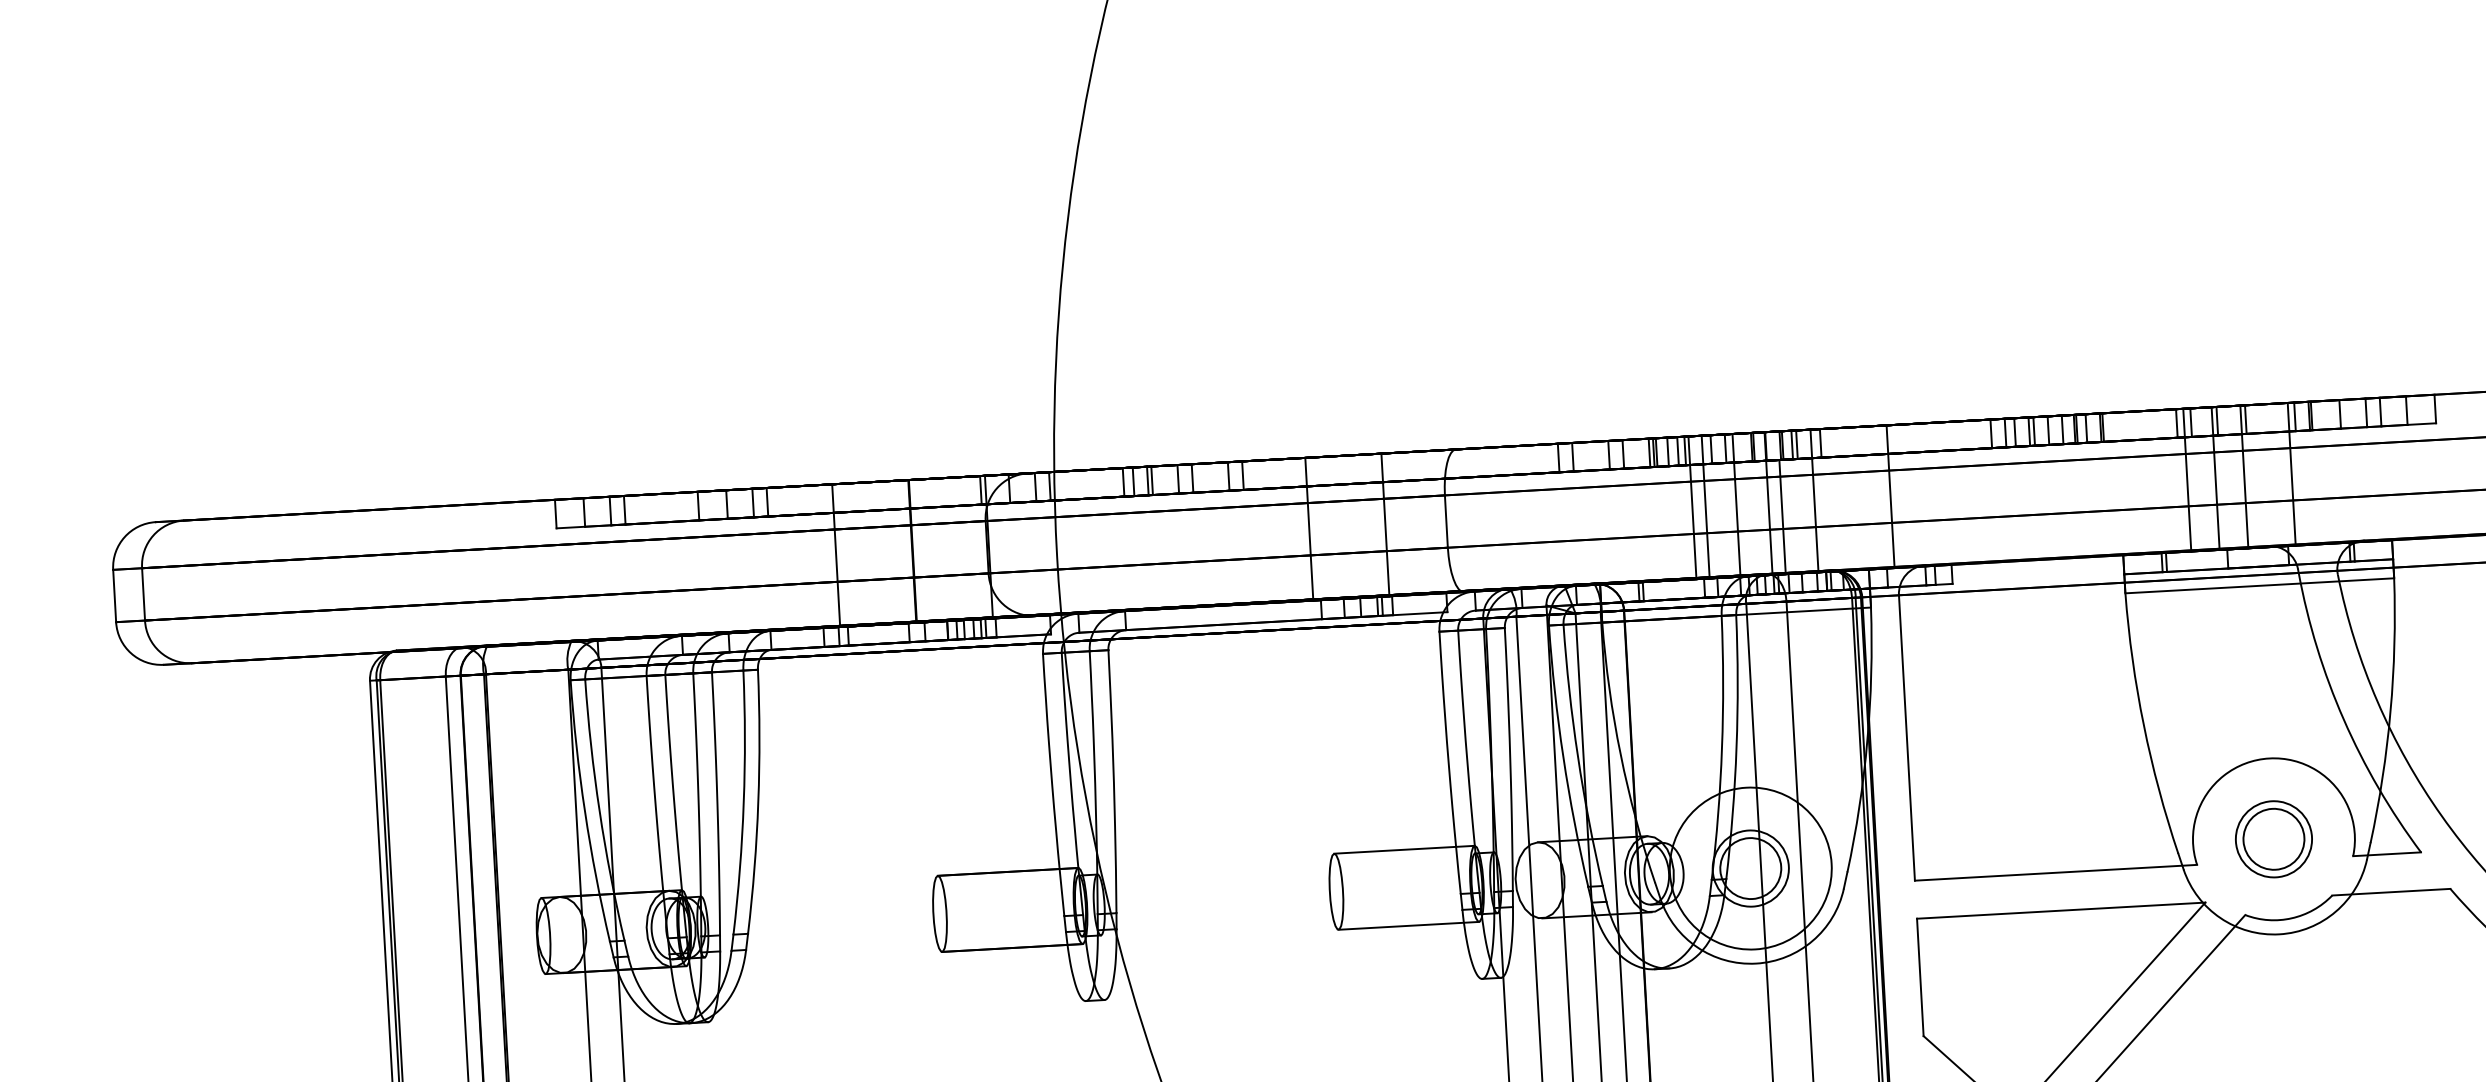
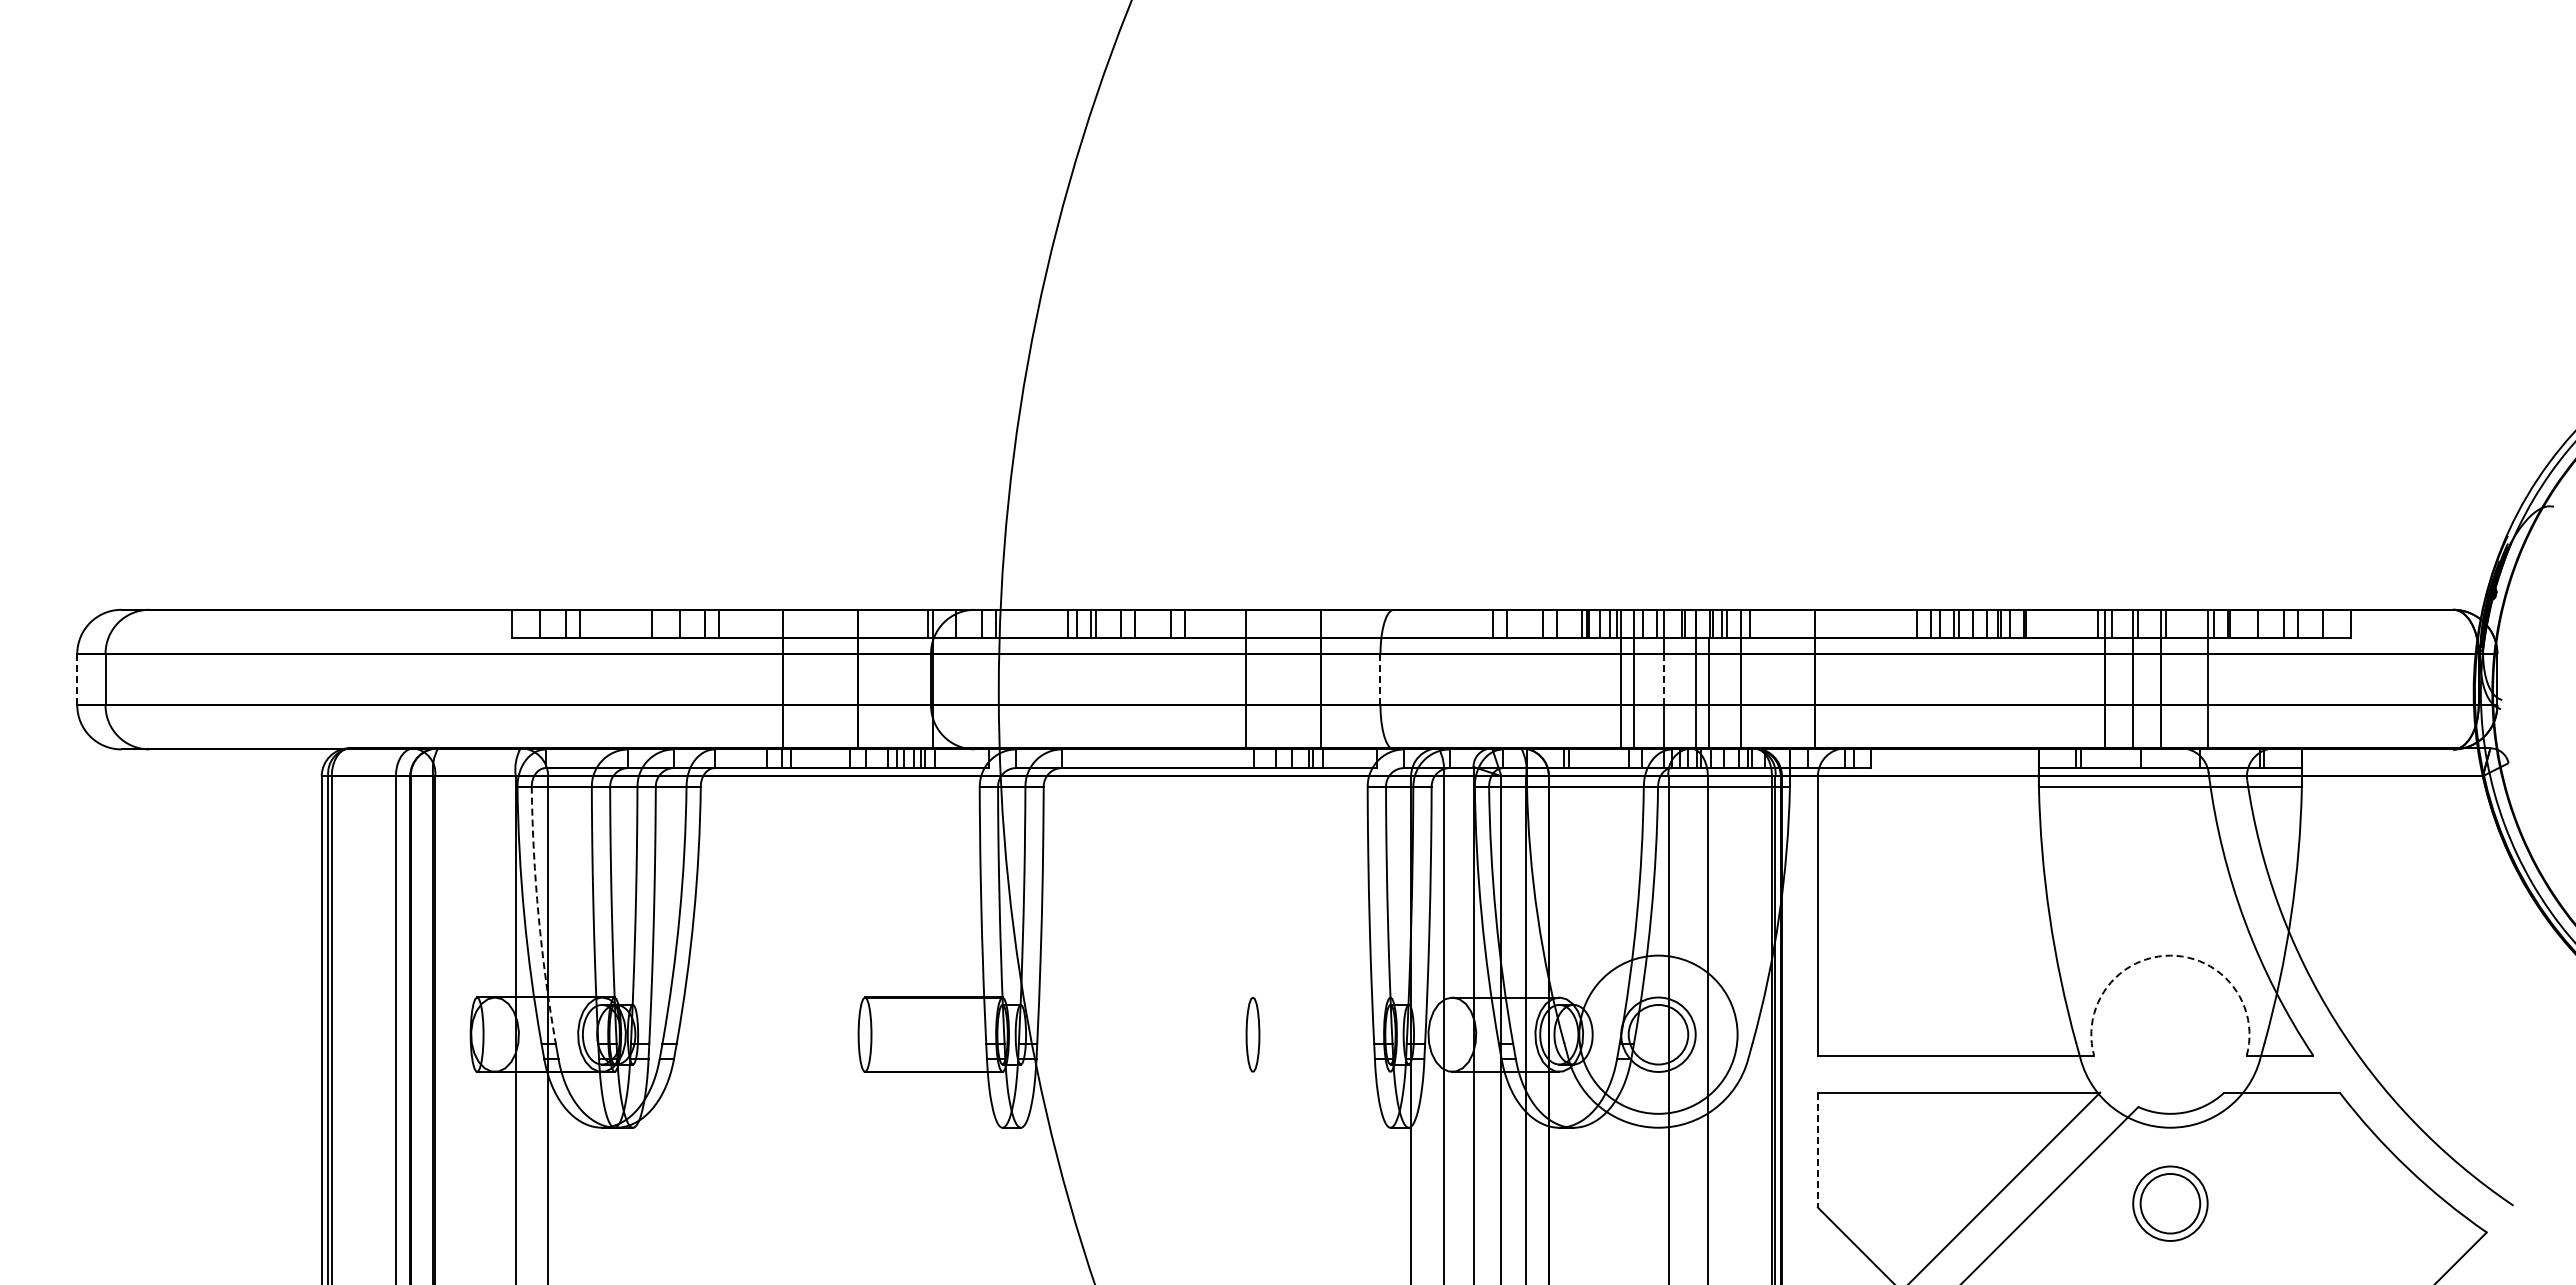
line: (1736, 505) -> (1664, 679), solid -> dashed
line: (1446, 521) -> (1380, 679), solid -> dashed
line: (114, 595) -> (77, 679), solid -> dashed
arc: (2269, 758) -> (2170, 955), solid -> dashed
arc: (599, 810) -> (538, 915), solid -> dashed
part: (2274, 839) -> (2170, 1203), moved
line: (1404, 849) -> (1321, 997), removed
line: (1408, 925) -> (1321, 1071), removed
line: (1919, 977) -> (1817, 1150), solid -> dashed

